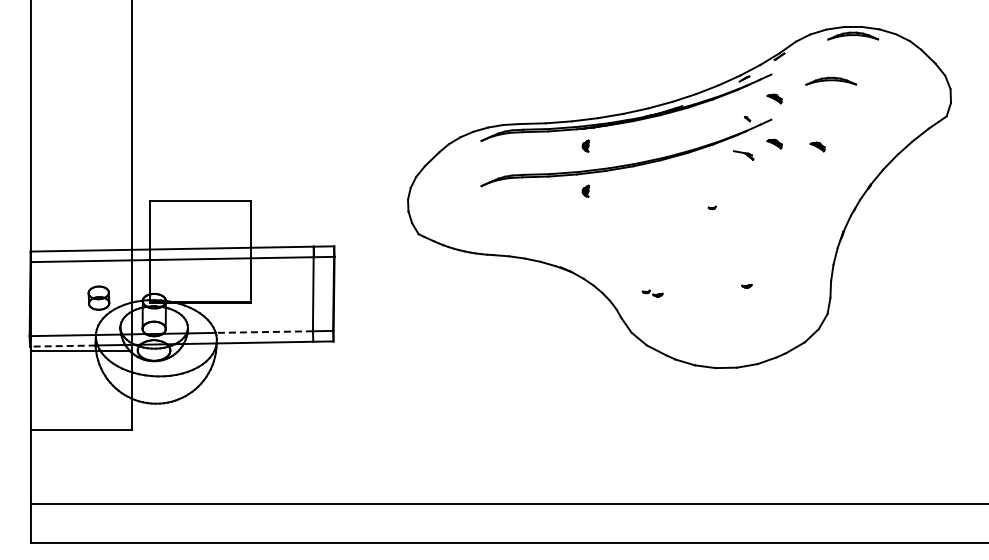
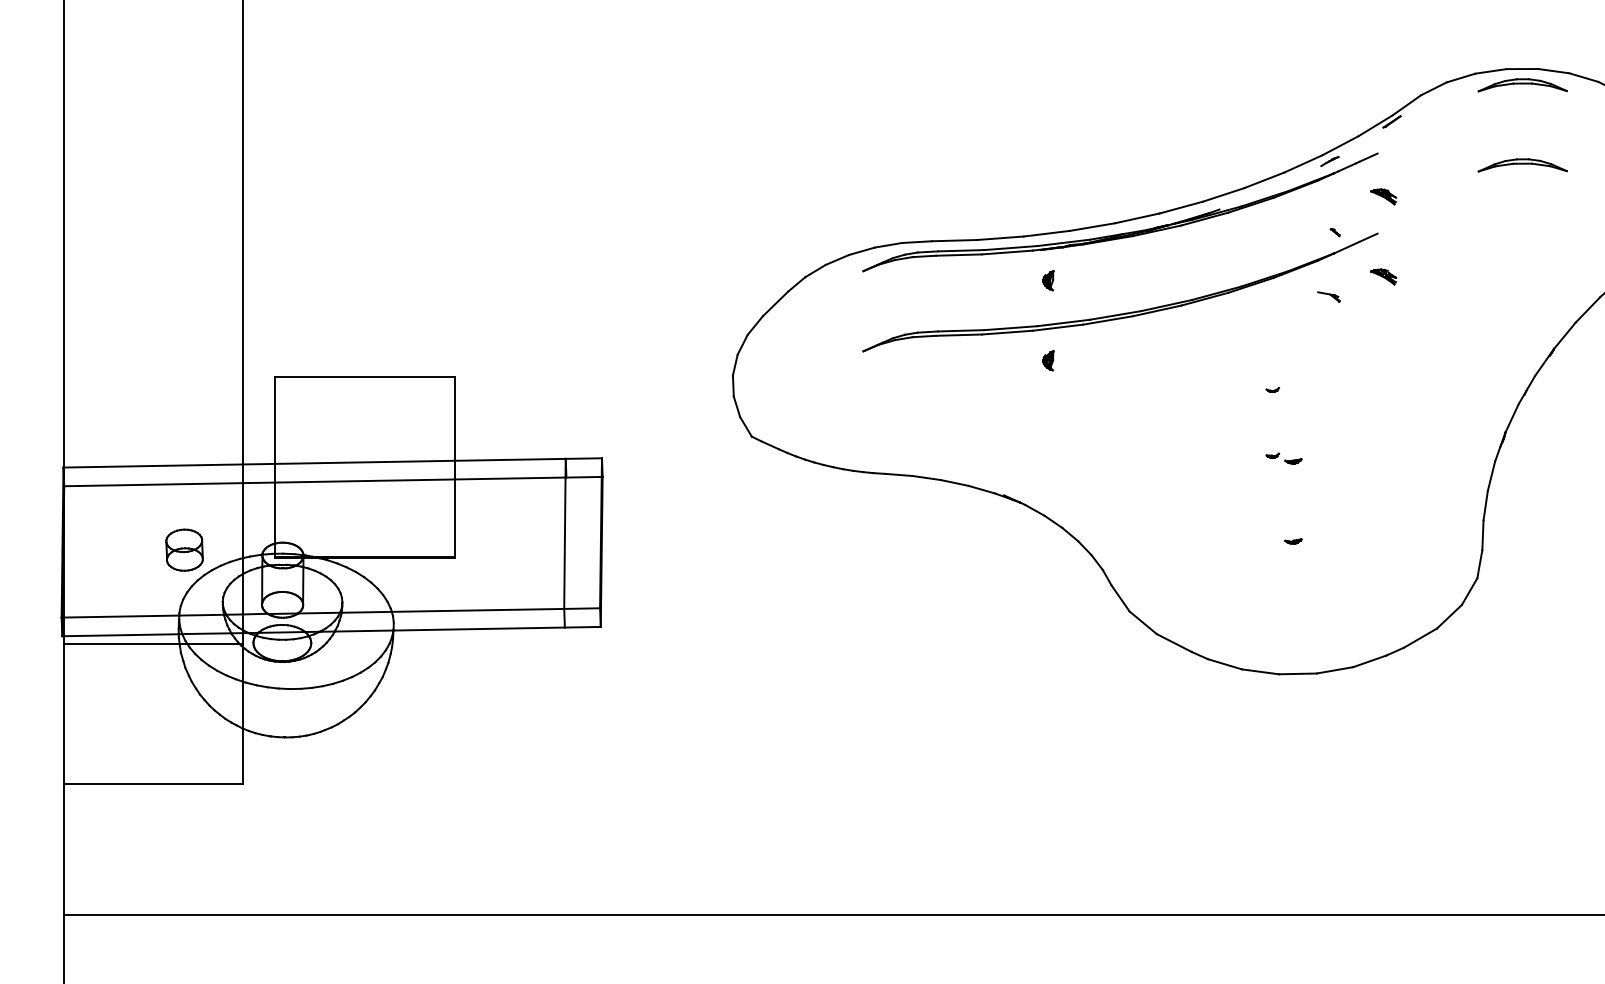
part: (831, 80) -> (1523, 164), moved
part: (817, 146) -> (1459, 281), removed
part: (744, 155) -> (1329, 297), size x0.62
part: (746, 285) -> (1292, 540), moved
part: (652, 293) -> (1283, 458), moved
line: (264, 332) -> (478, 611), dashed -> solid
line: (62, 346) -> (119, 635), dashed -> solid

